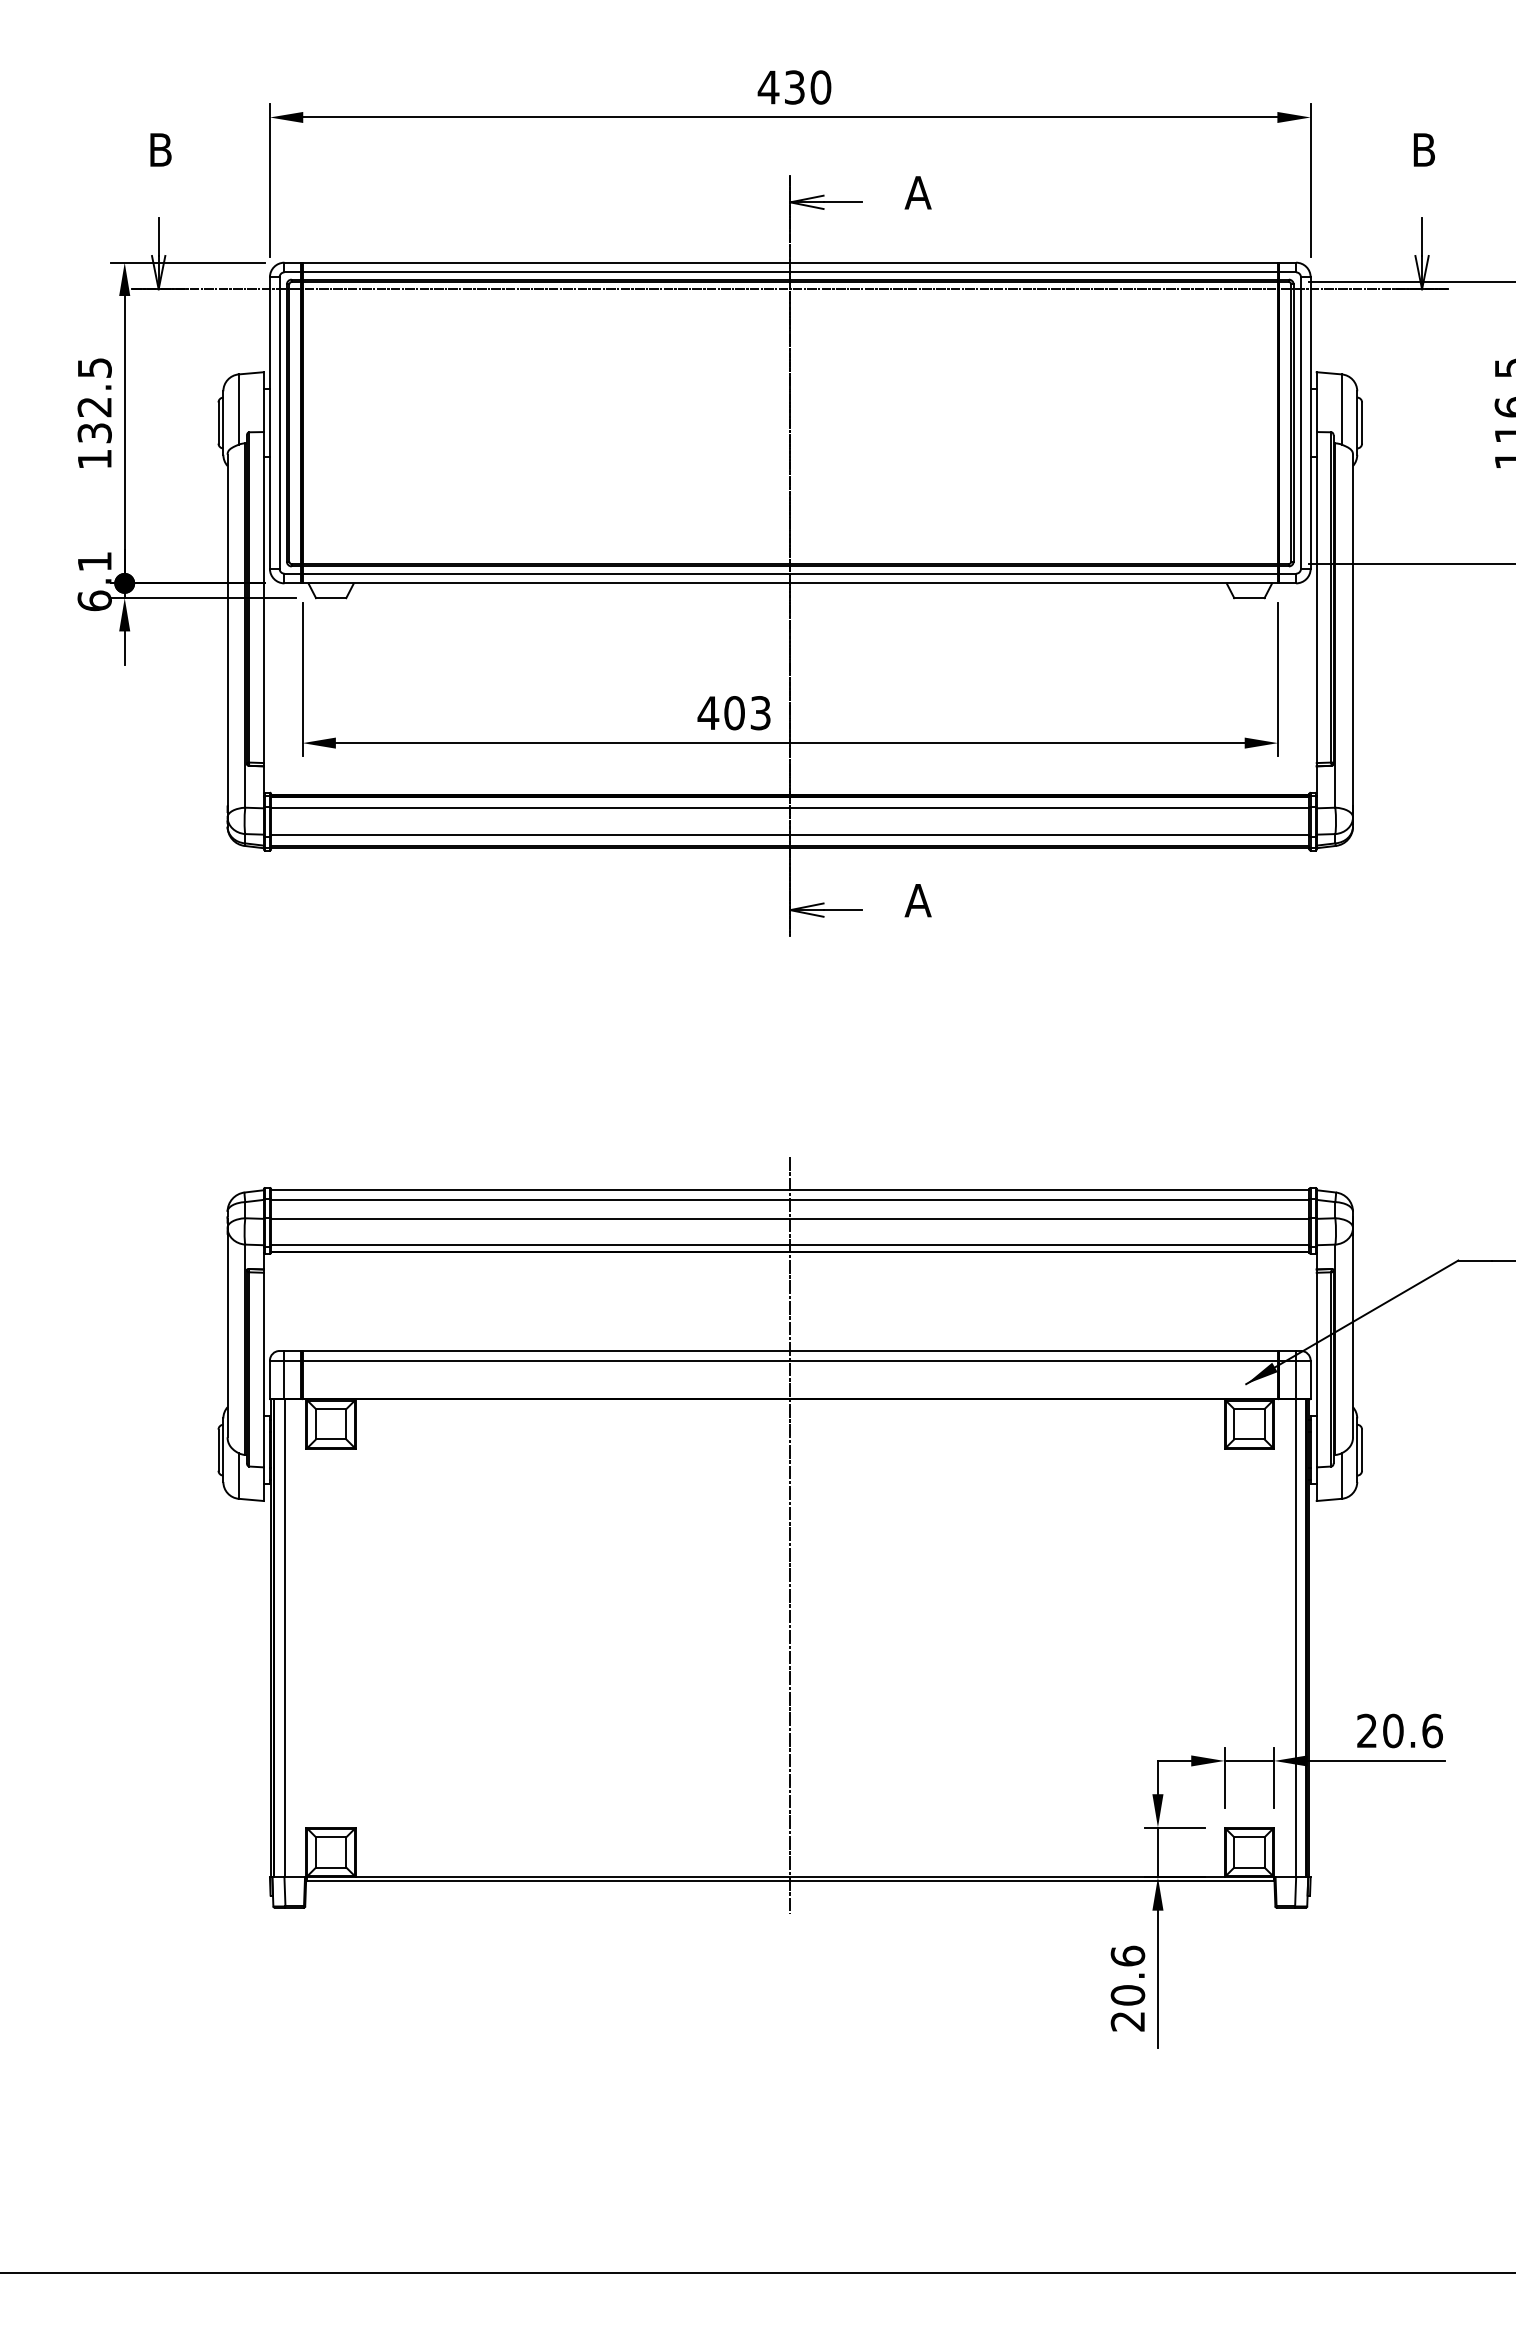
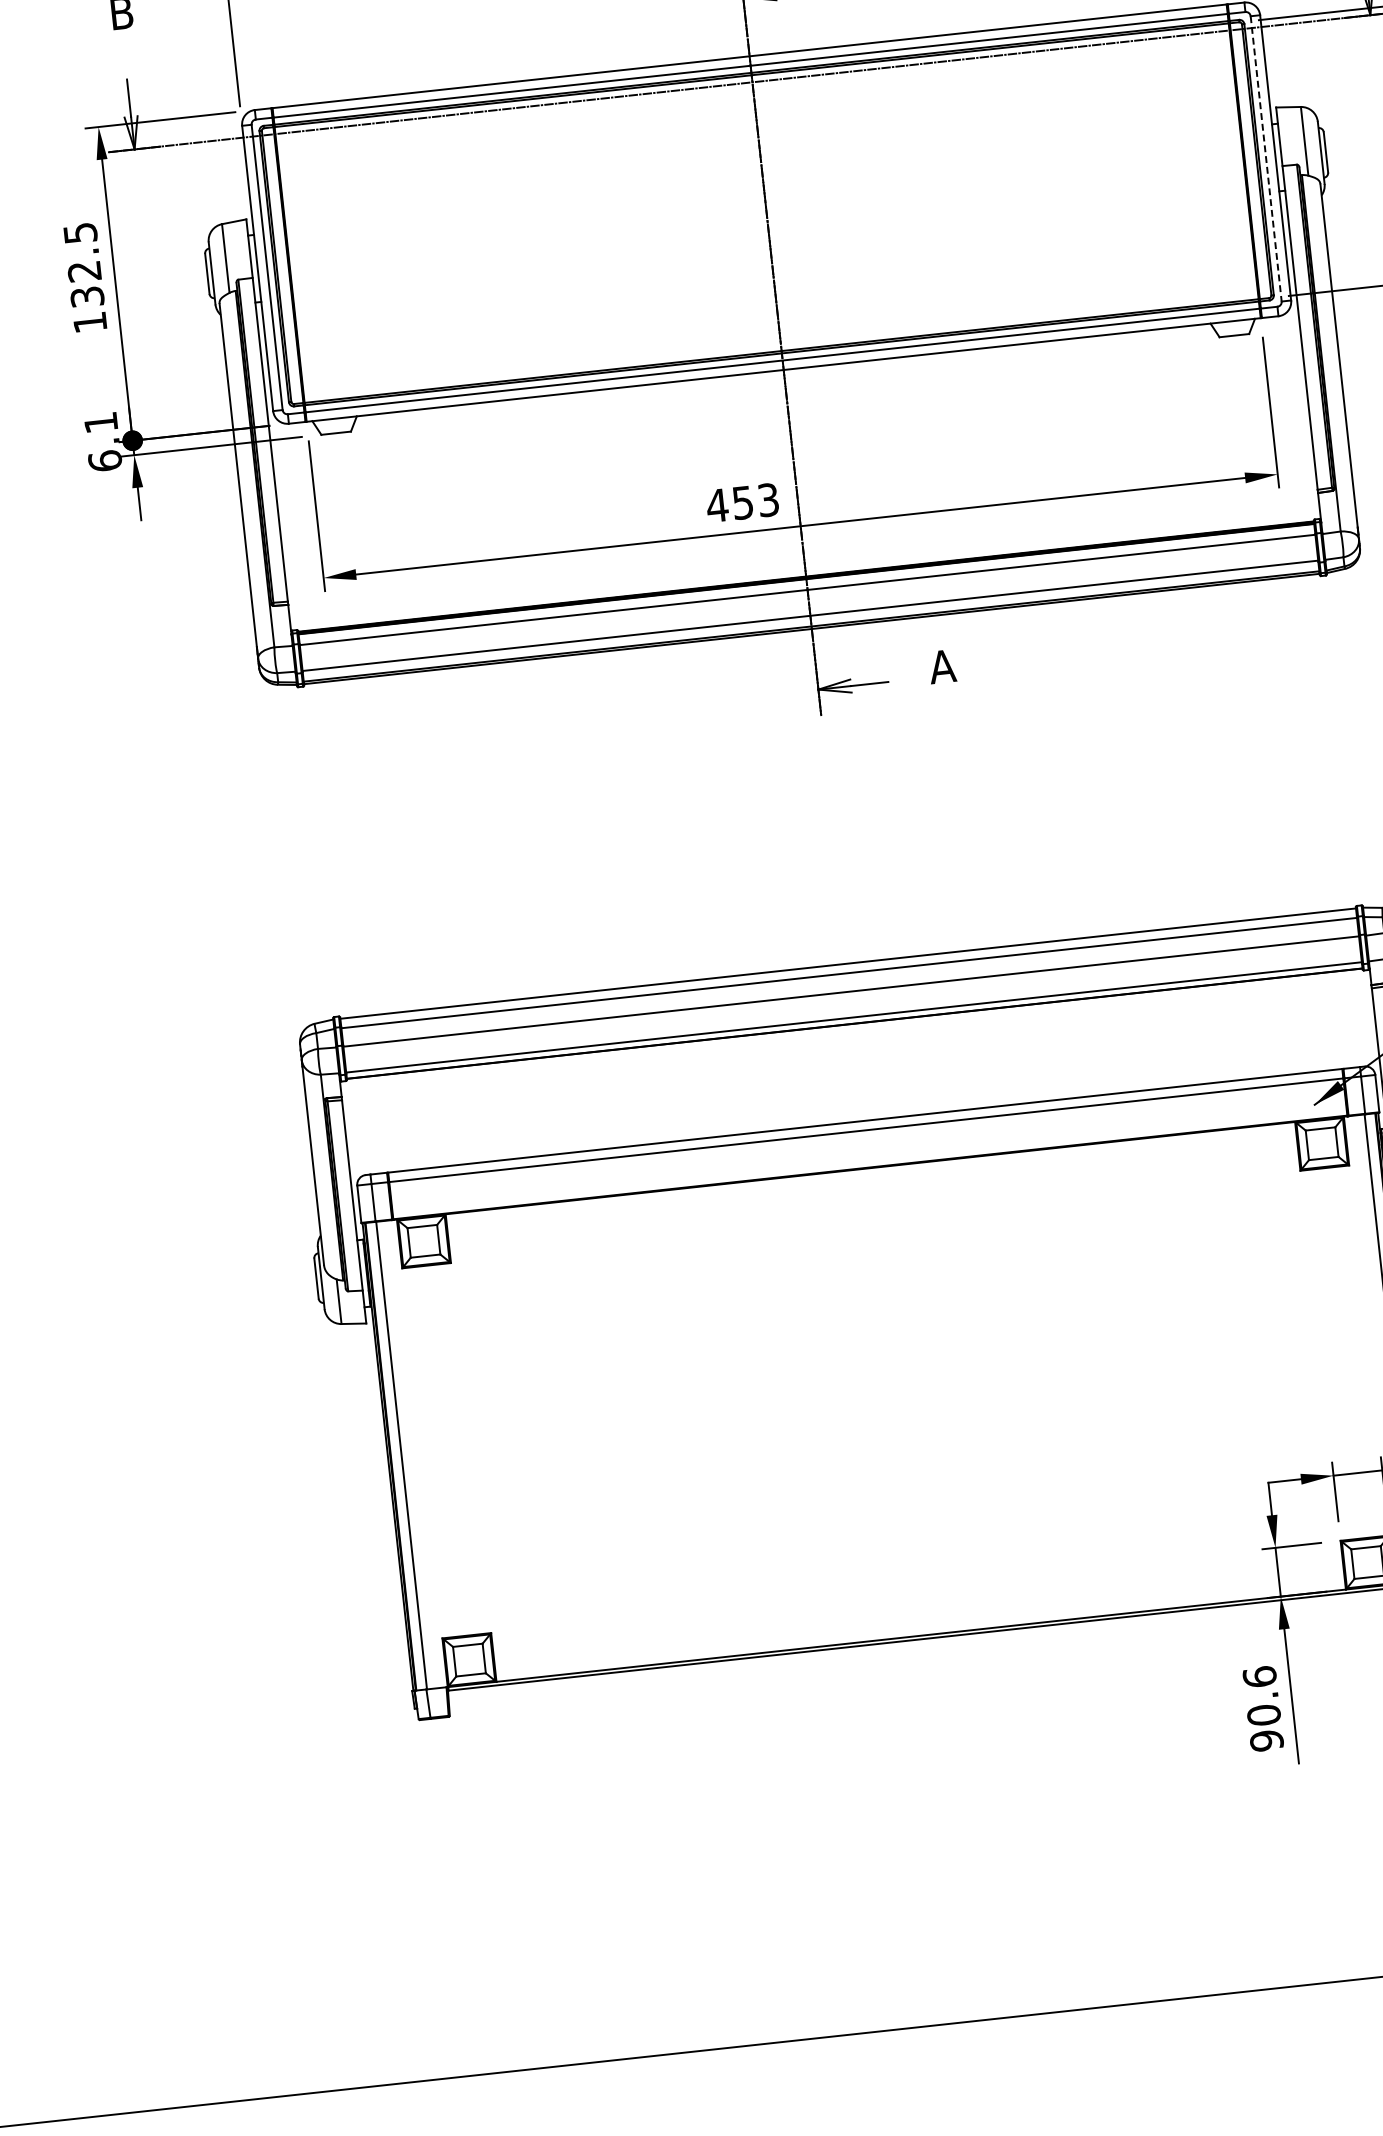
line: (1300, 423) -> (1265, 159), solid -> dashed
text: (734, 713) -> (742, 503), 403 -> 453
line: (790, 1535) -> (885, 1301), removed
text: (1127, 2021) -> (1266, 1740), 20.6 -> 90.6

